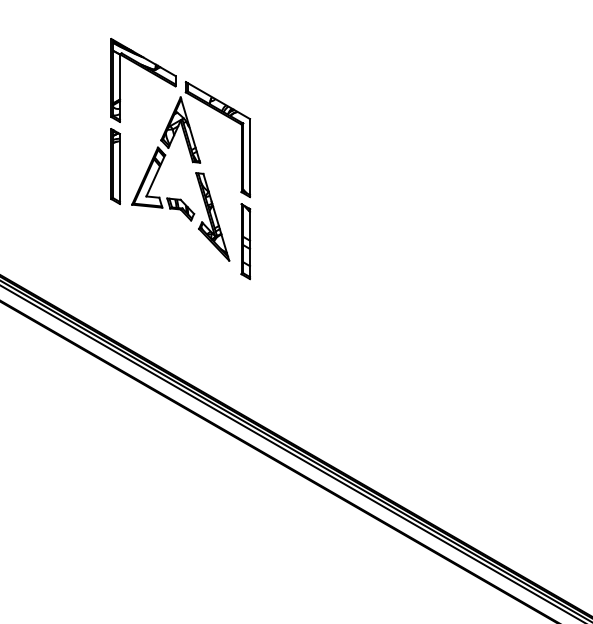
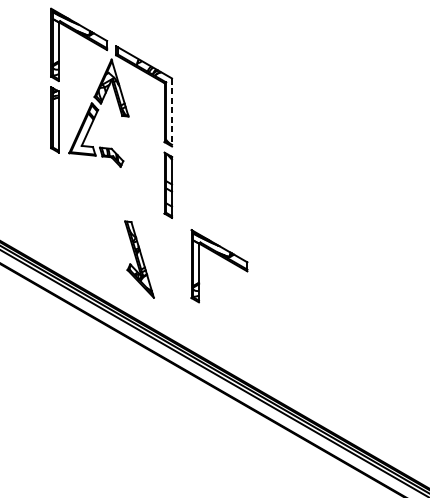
line: (250, 158) -> (172, 112), solid -> dashed
part: (212, 216) -> (139, 259), moved
part: (308, 325) -> (222, 258), added

